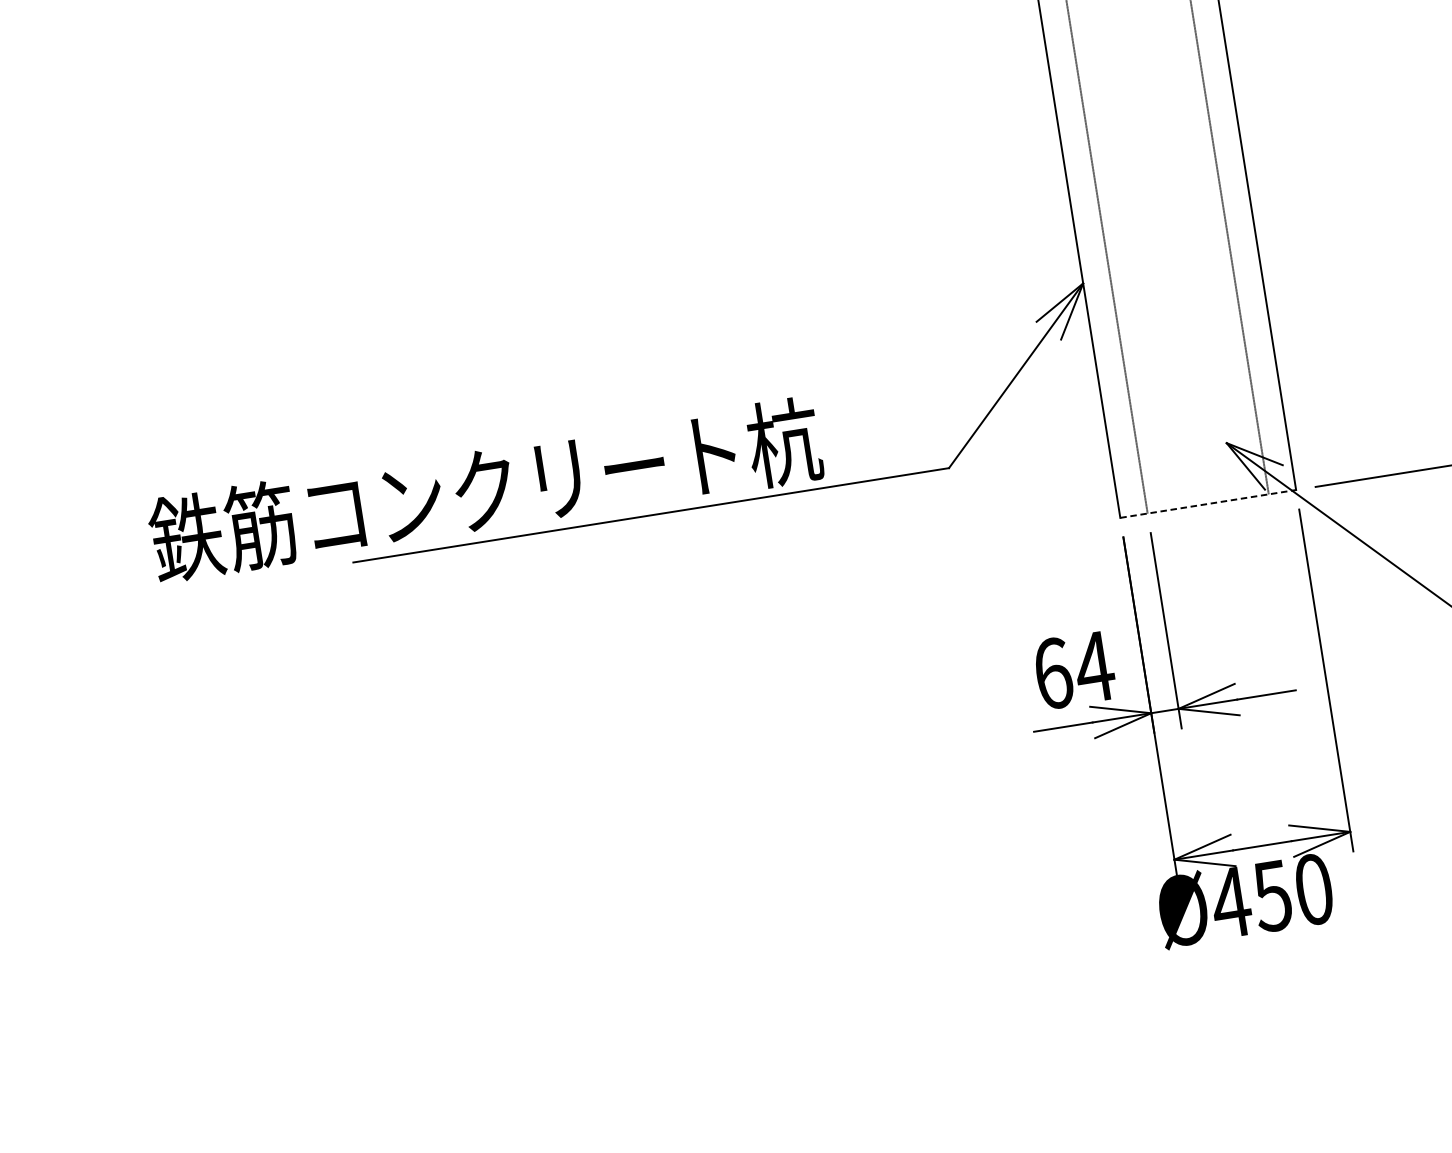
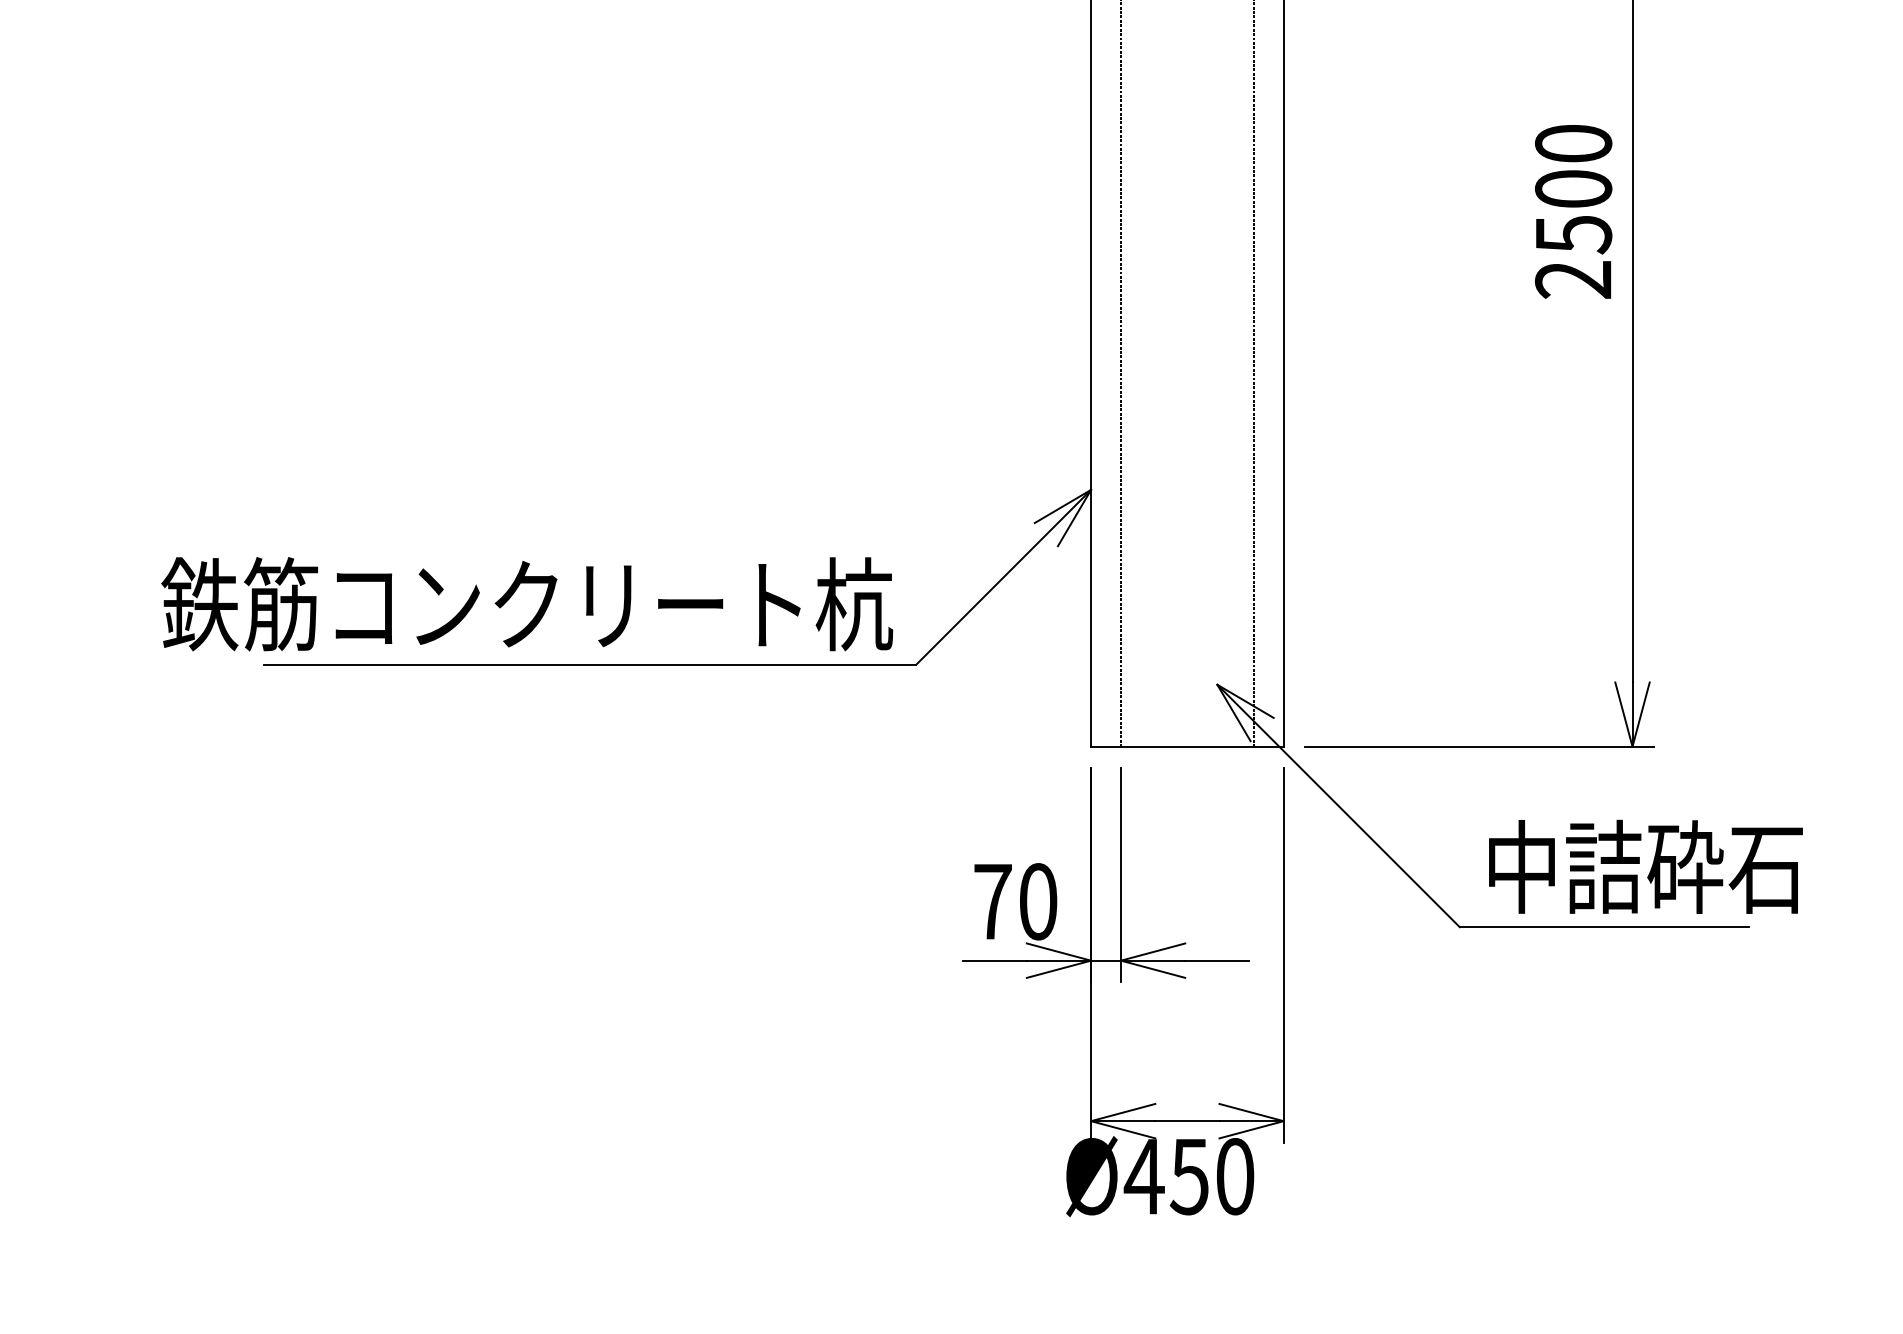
text: (485, 490) -> (527, 604), moved
line: (1208, 503) -> (1187, 746), dashed -> solid
text: (1074, 669) -> (1016, 901), 64 -> 70

